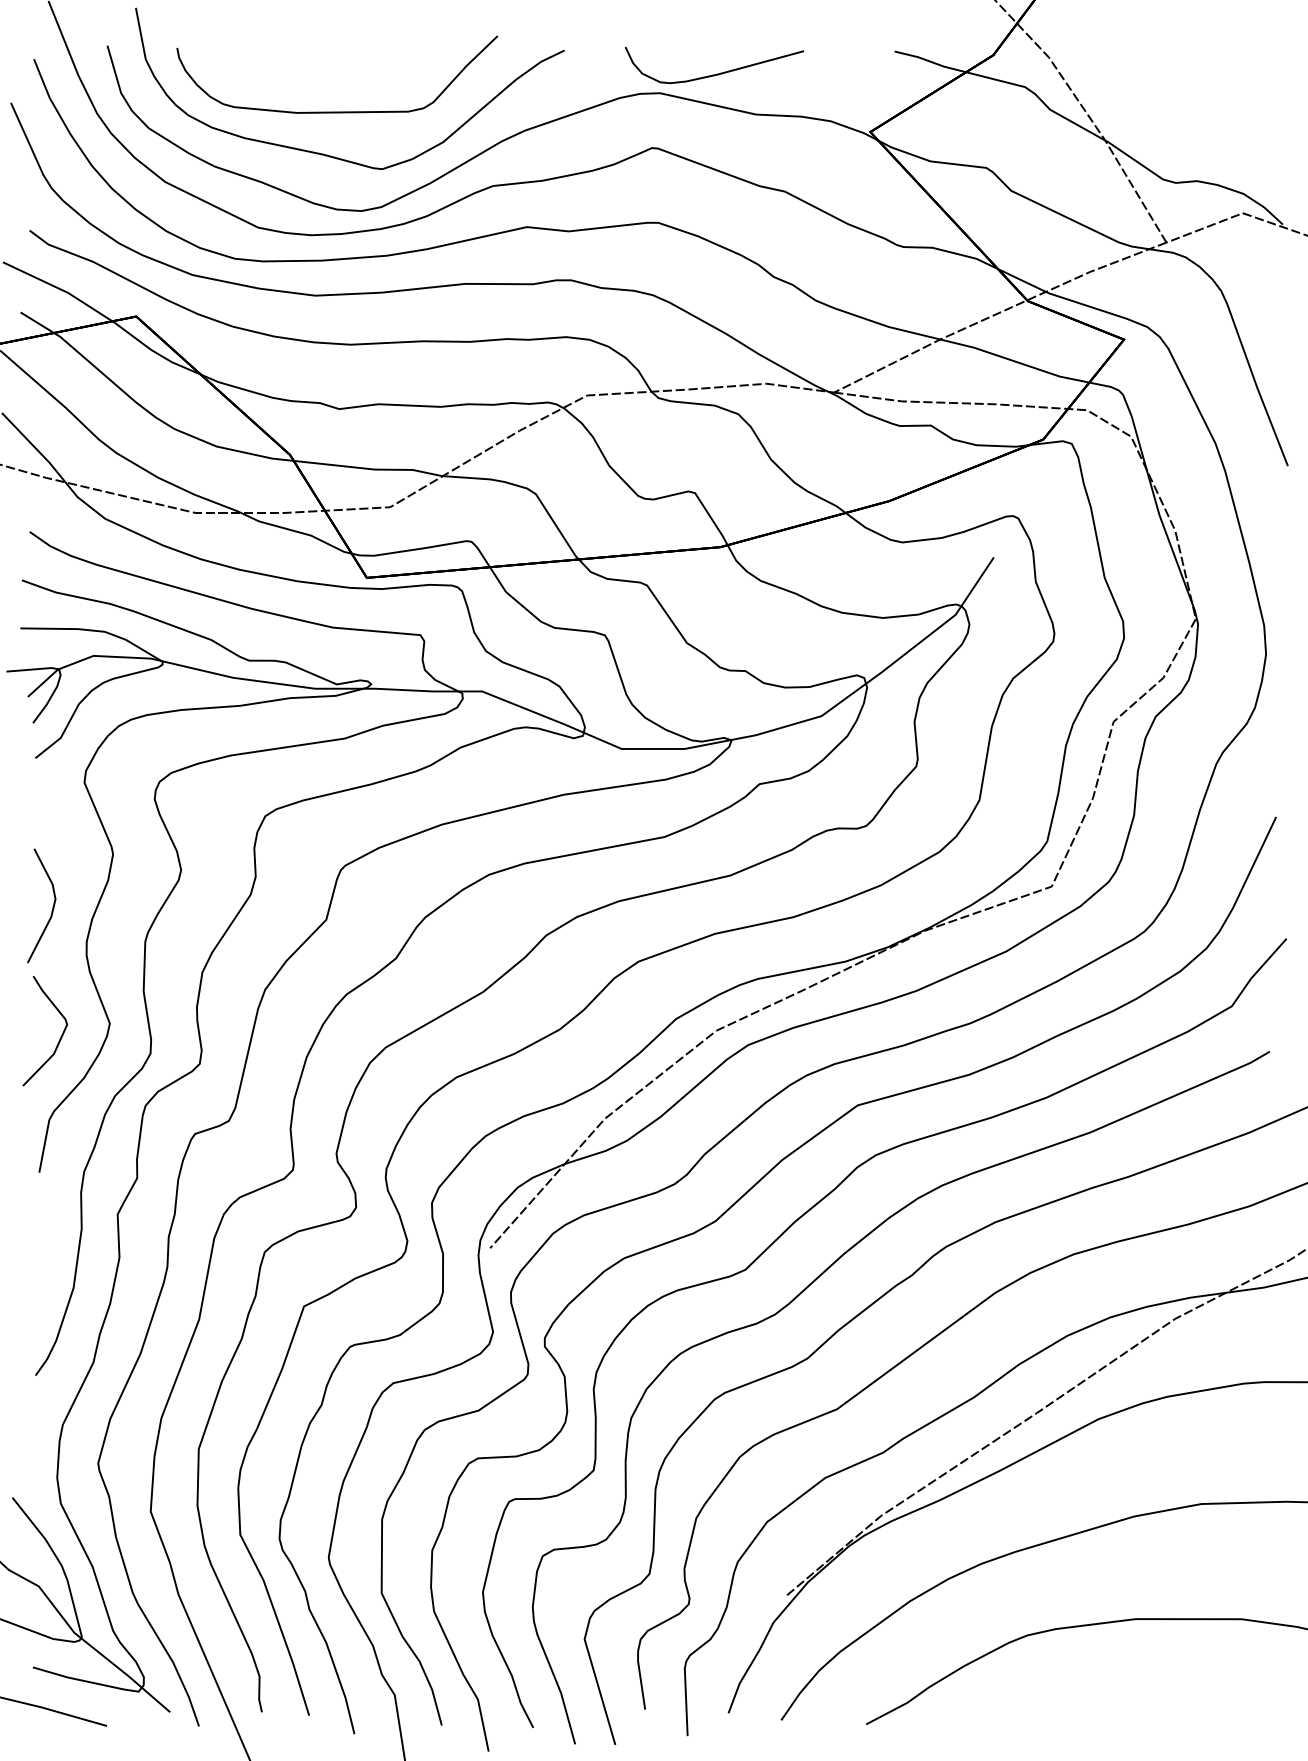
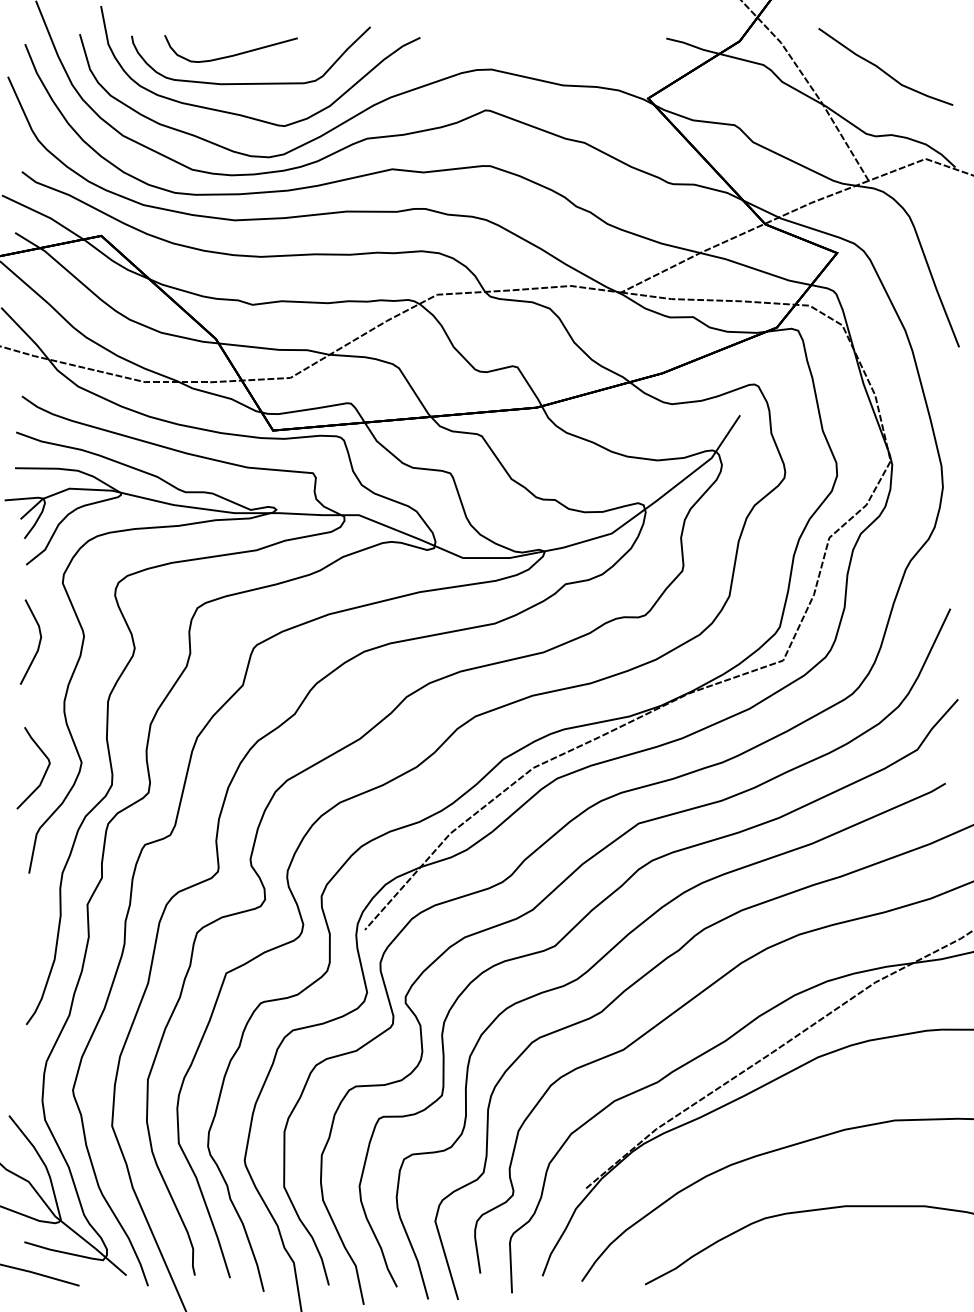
curve: (716, 73) -> (232, 54), moved
curve: (1185, 93) -> (882, 69), added
line: (52, 906) -> (38, 642), moved

